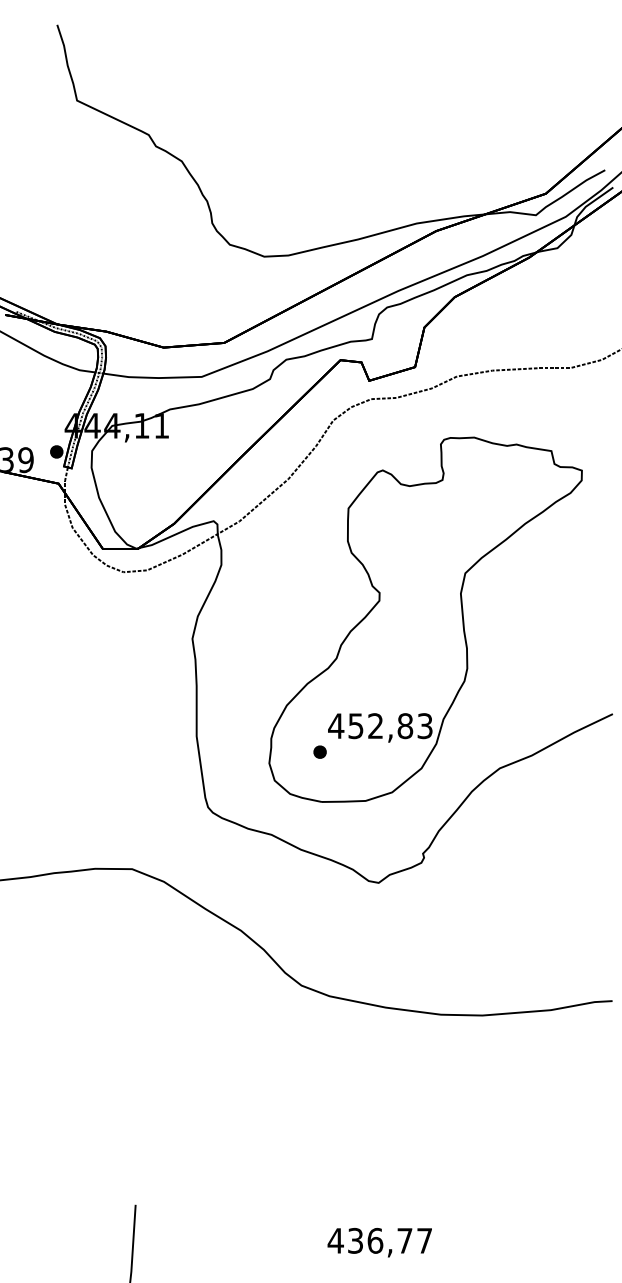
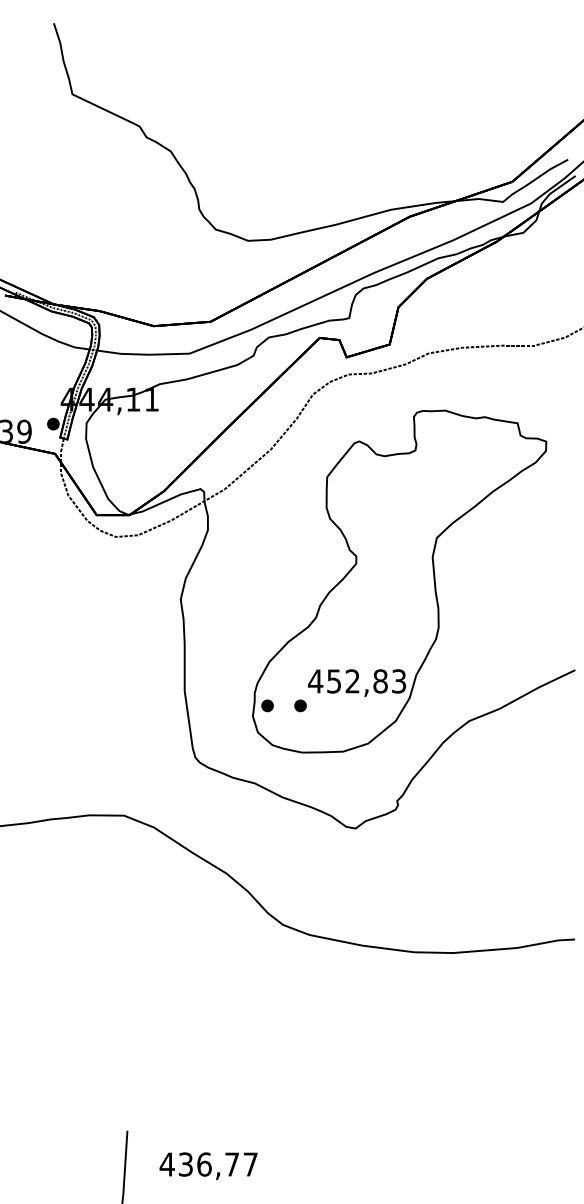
part: (284, 751) -> (267, 705), added
text: (379, 1242) -> (208, 1166), moved

